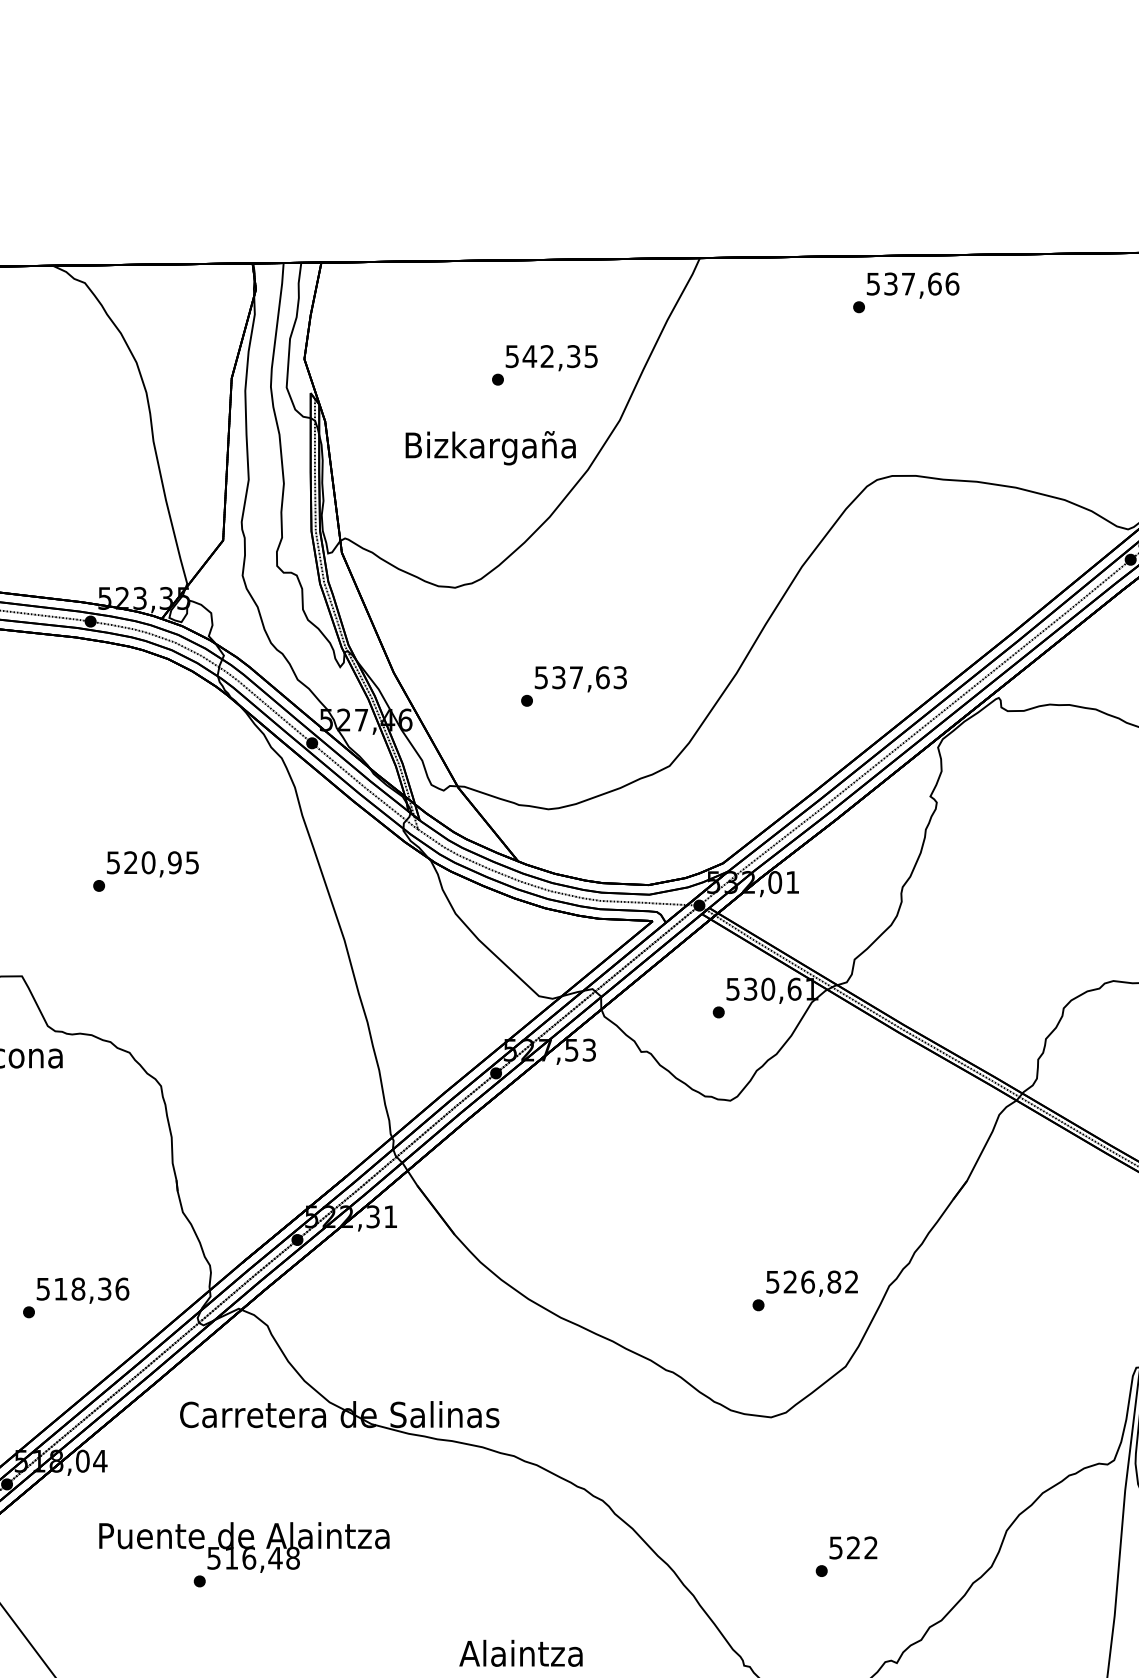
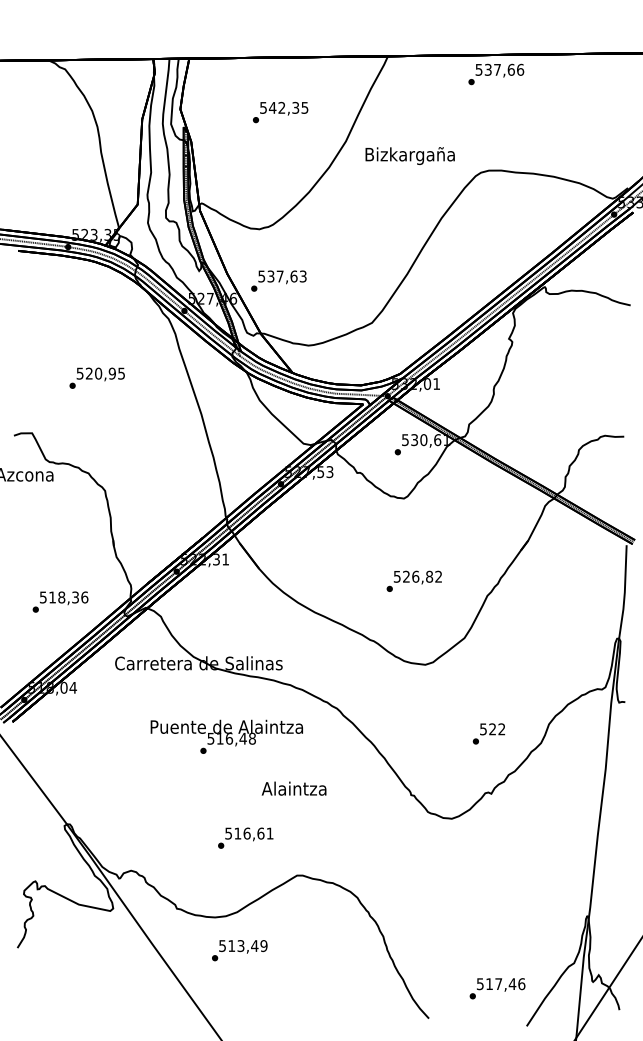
text: (544, 365) -> (280, 112), moved
text: (489, 447) -> (409, 155), moved
text: (573, 685) -> (278, 280), moved
text: (803, 1289) -> (413, 580), moved
text: (243, 1553) -> (226, 736), moved
text: (845, 1555) -> (488, 733), moved

